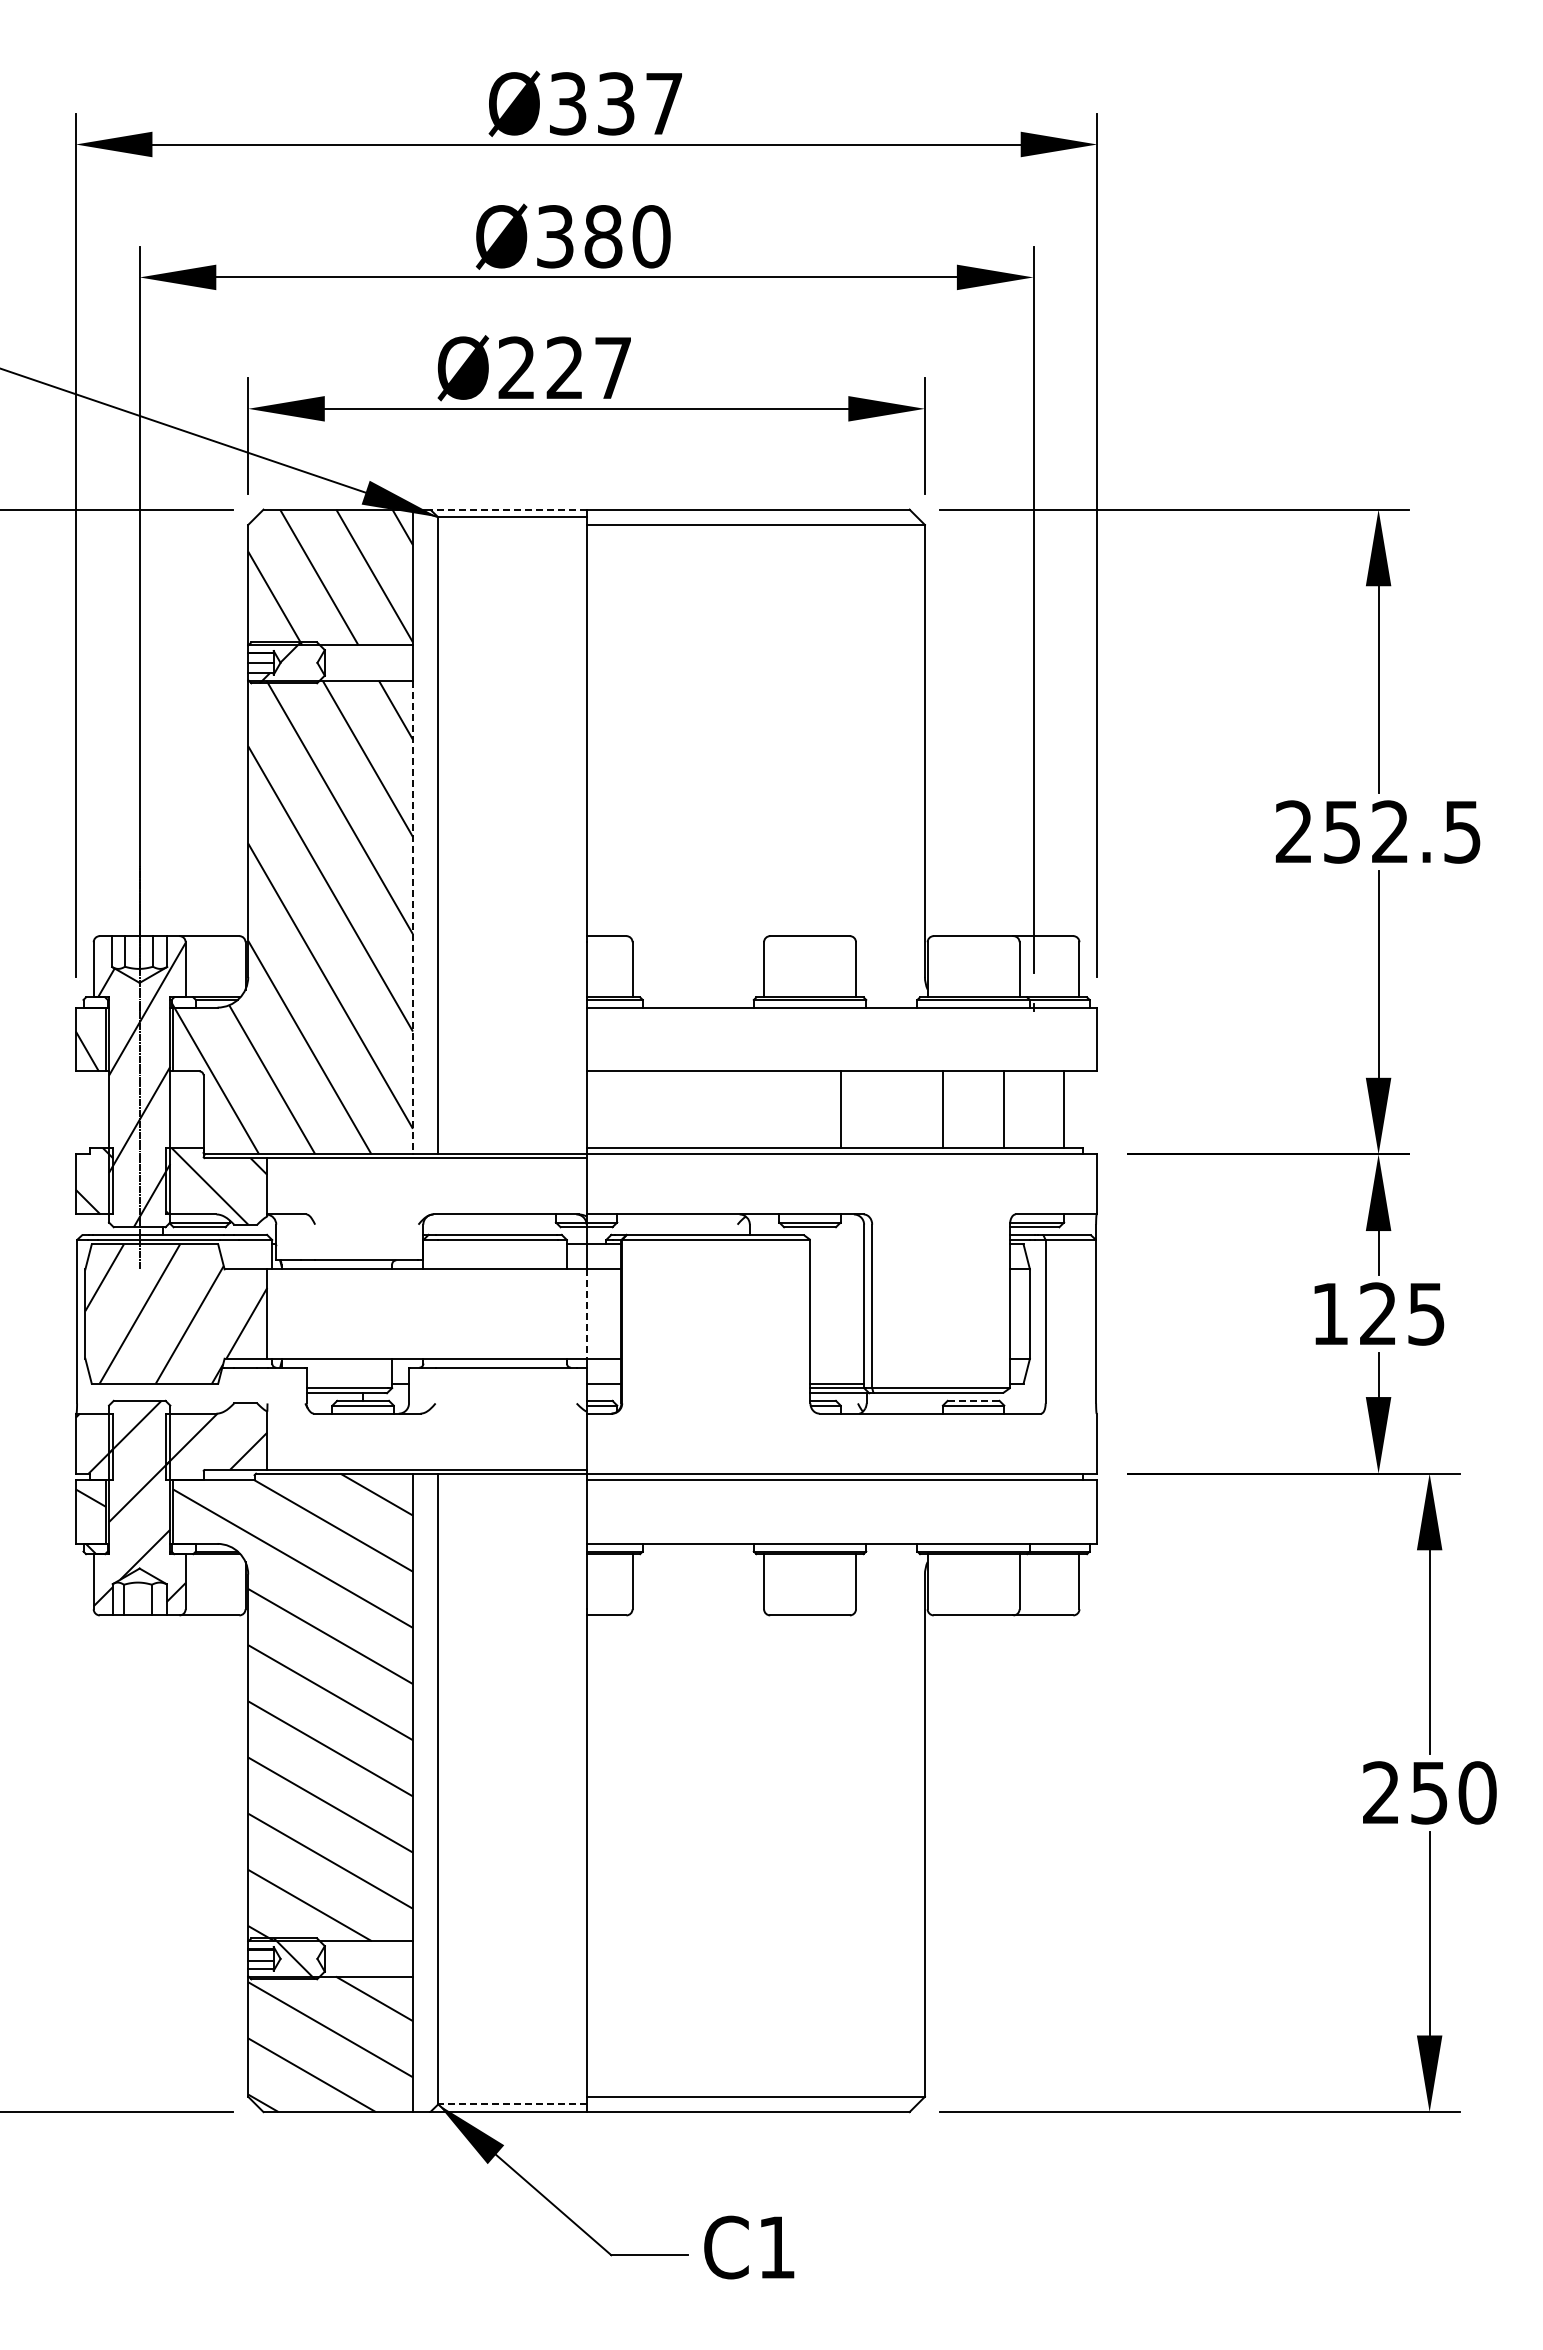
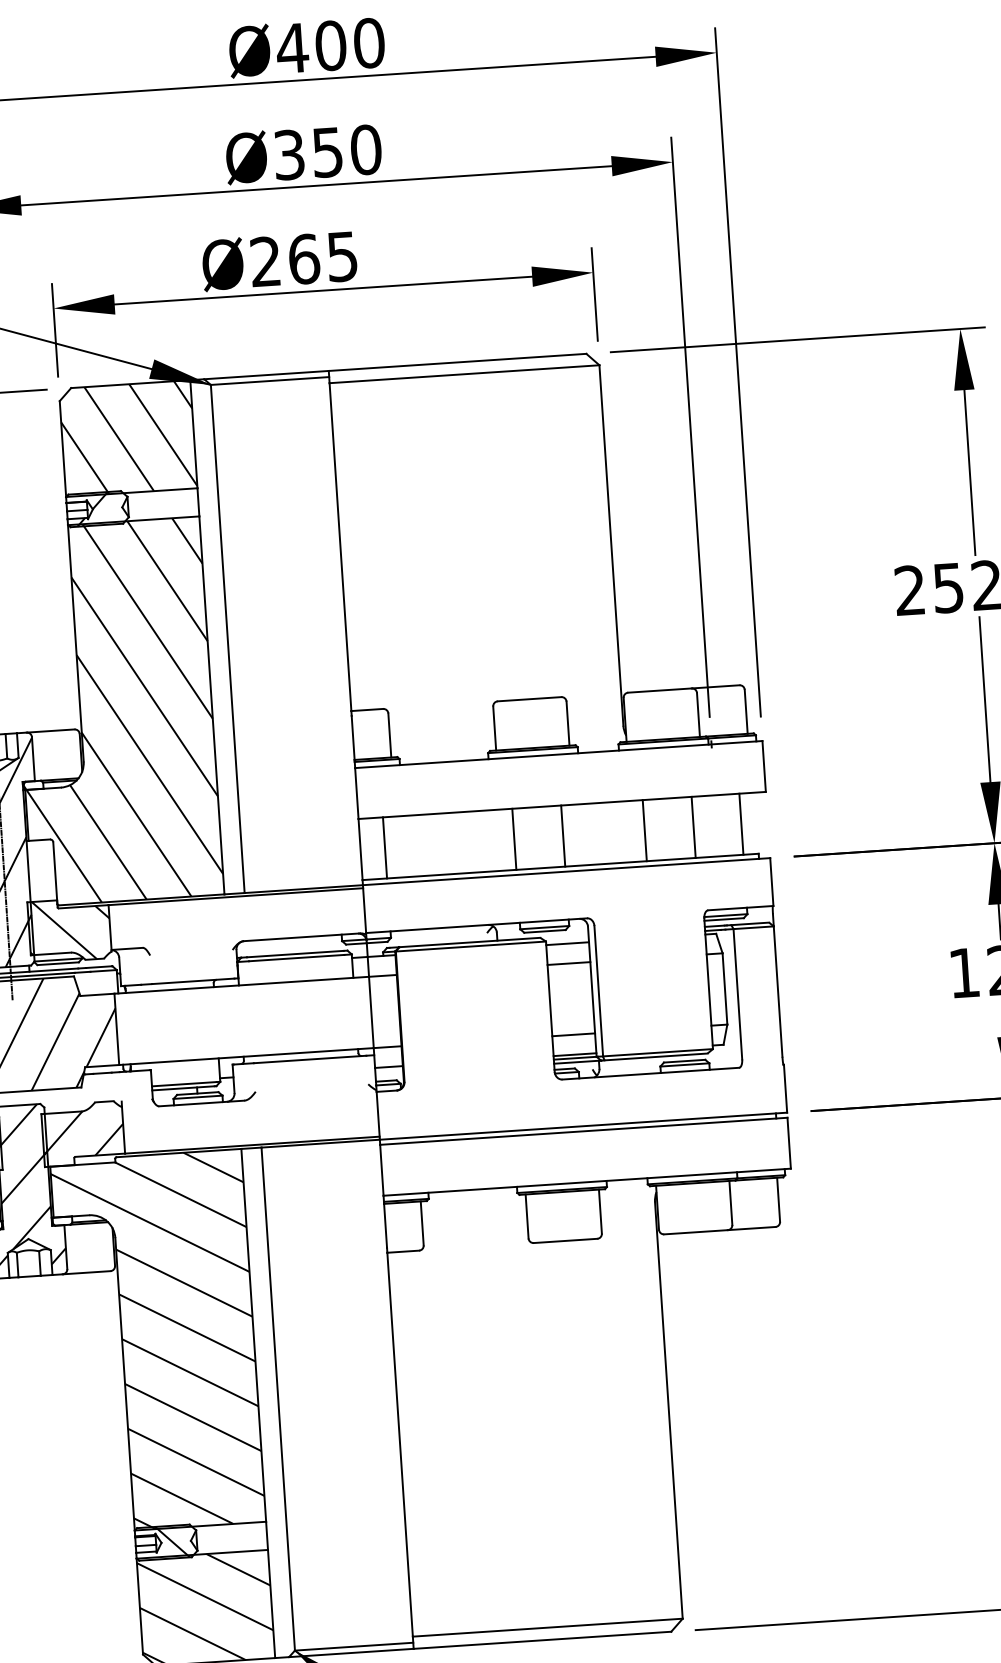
text: (615, 103) -> (330, 45), Ø337 -> Ø400
text: (603, 236) -> (327, 152), Ø380 -> Ø350
text: (588, 367) -> (322, 257), Ø227 -> Ø265
line: (507, 509) -> (265, 375), dashed -> solid
line: (412, 917) -> (211, 705), dashed -> solid
line: (617, 1109) -> (385, 847), added
line: (779, 1109) -> (514, 839), added
line: (837, 1244) -> (567, 943), added
line: (837, 1269) -> (569, 963), added
line: (586, 1314) -> (371, 1012), dashed -> solid
line: (837, 1358) -> (573, 1034), added
line: (973, 1400) -> (684, 1060), dashed -> solid
line: (511, 2104) -> (353, 1646), dashed -> solid

